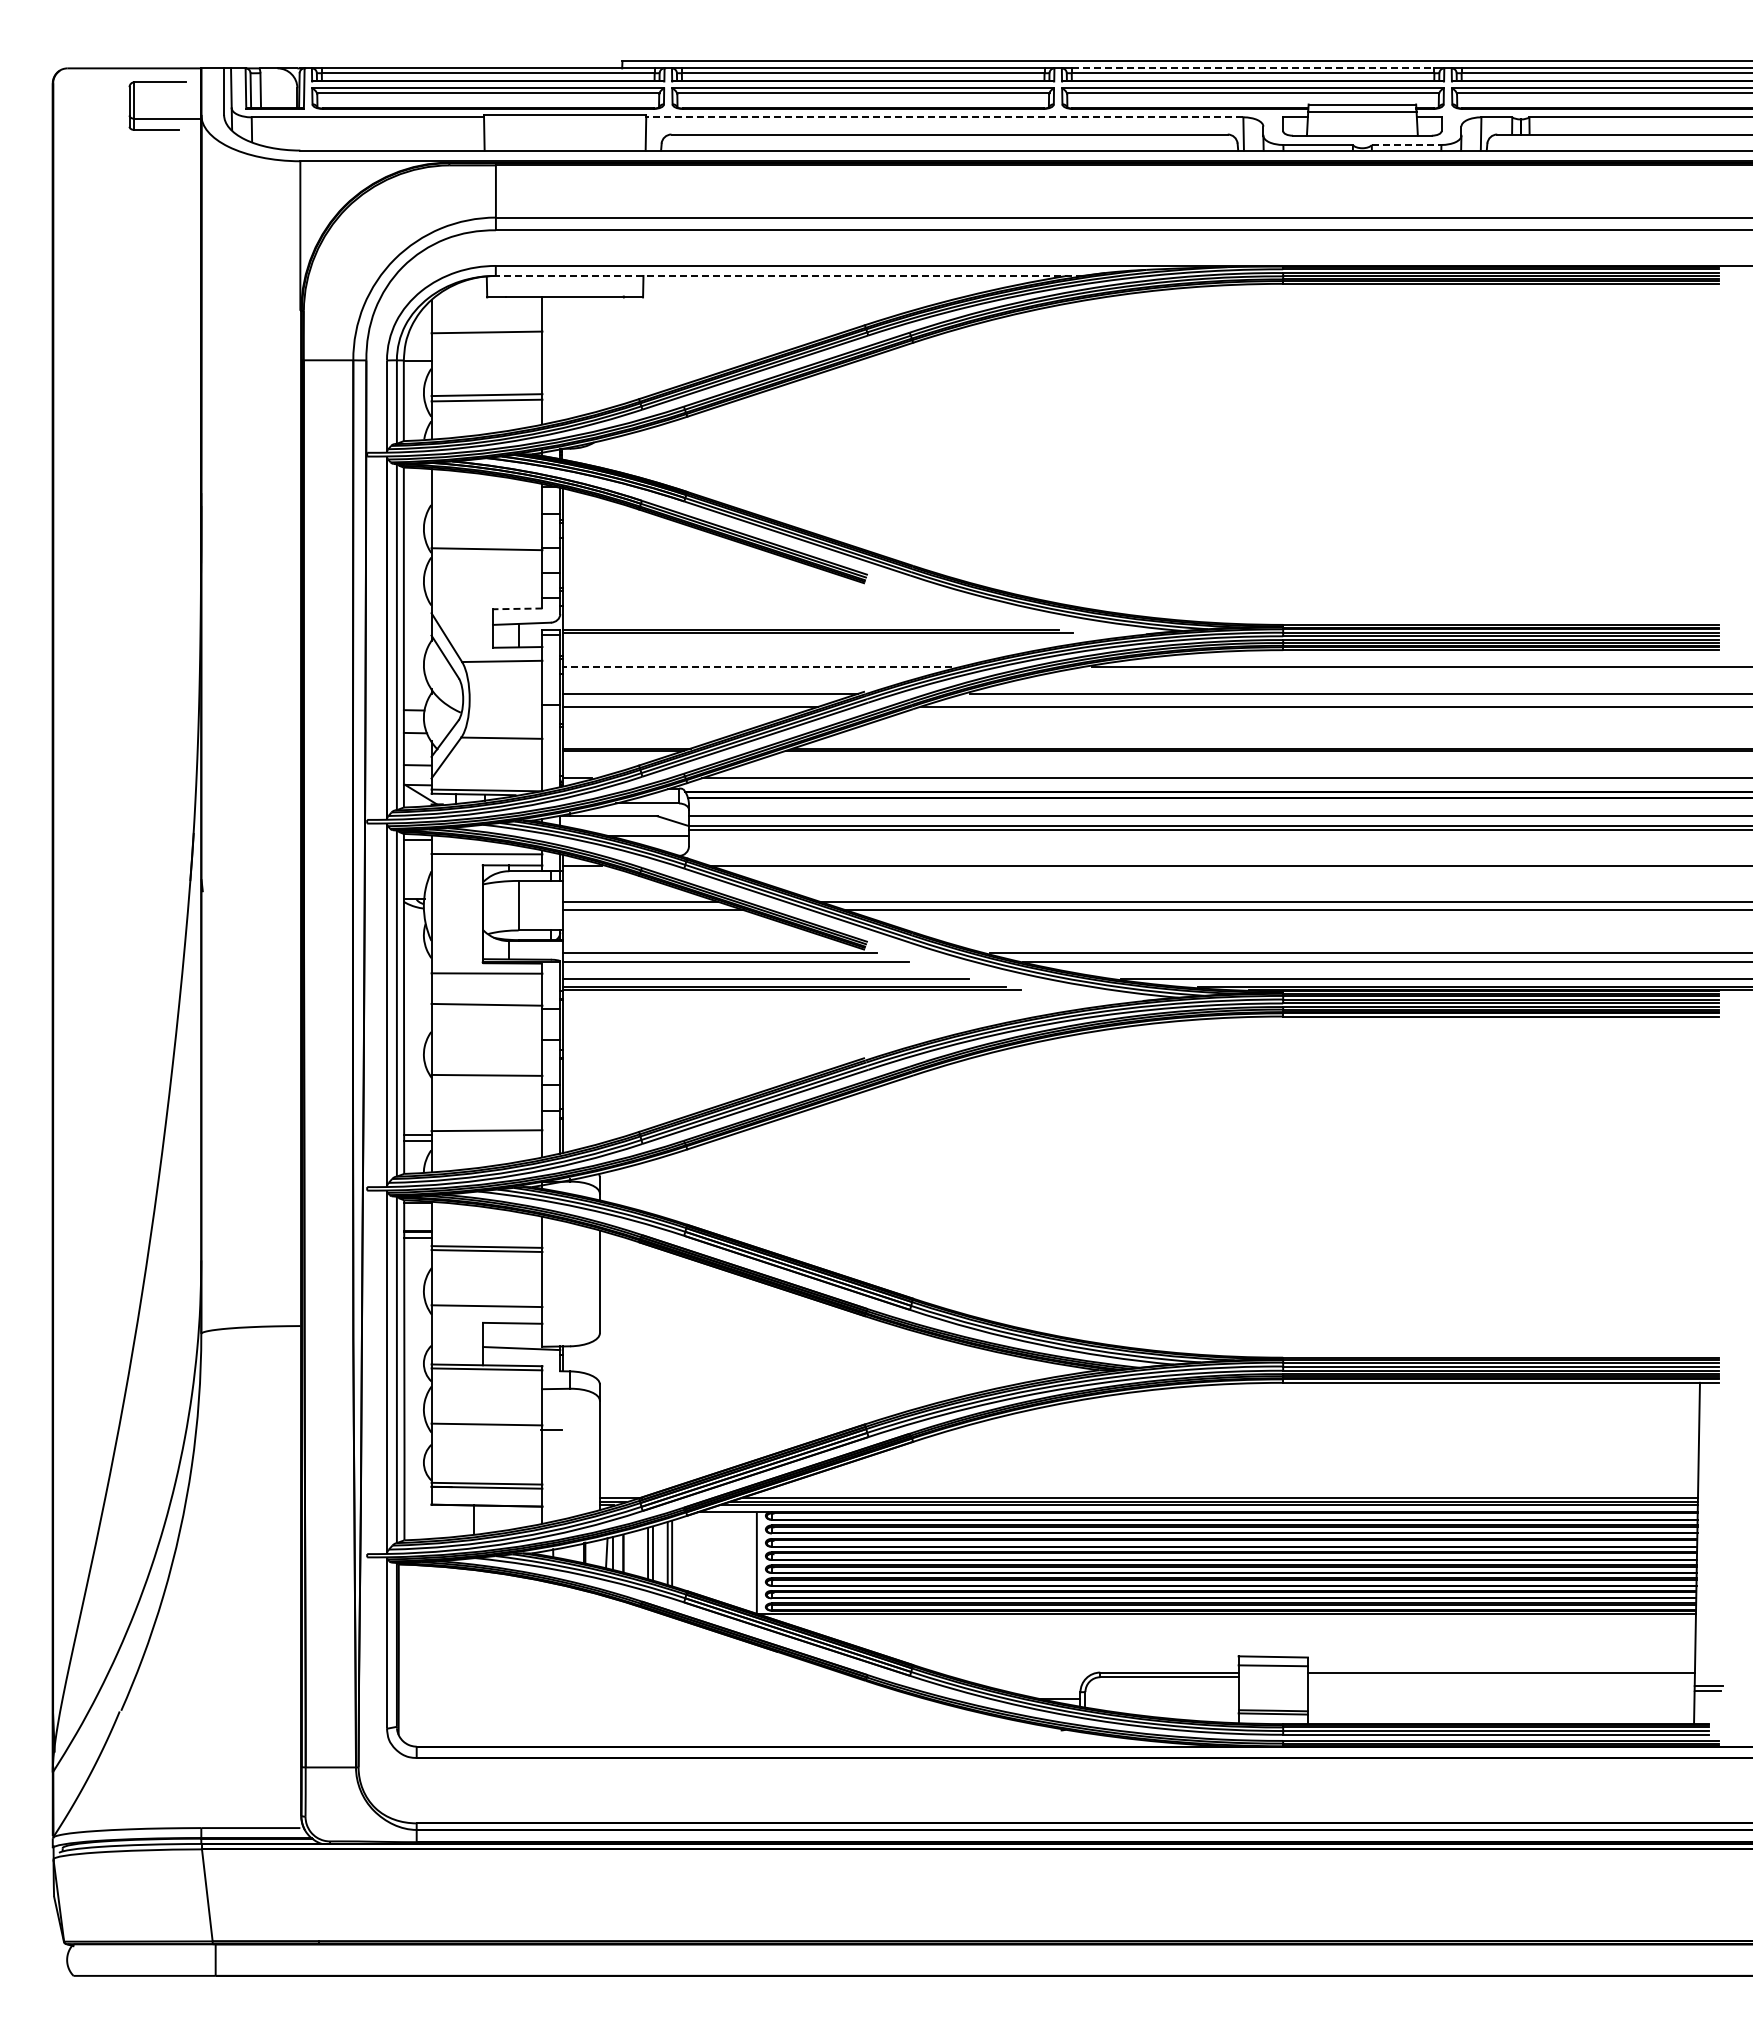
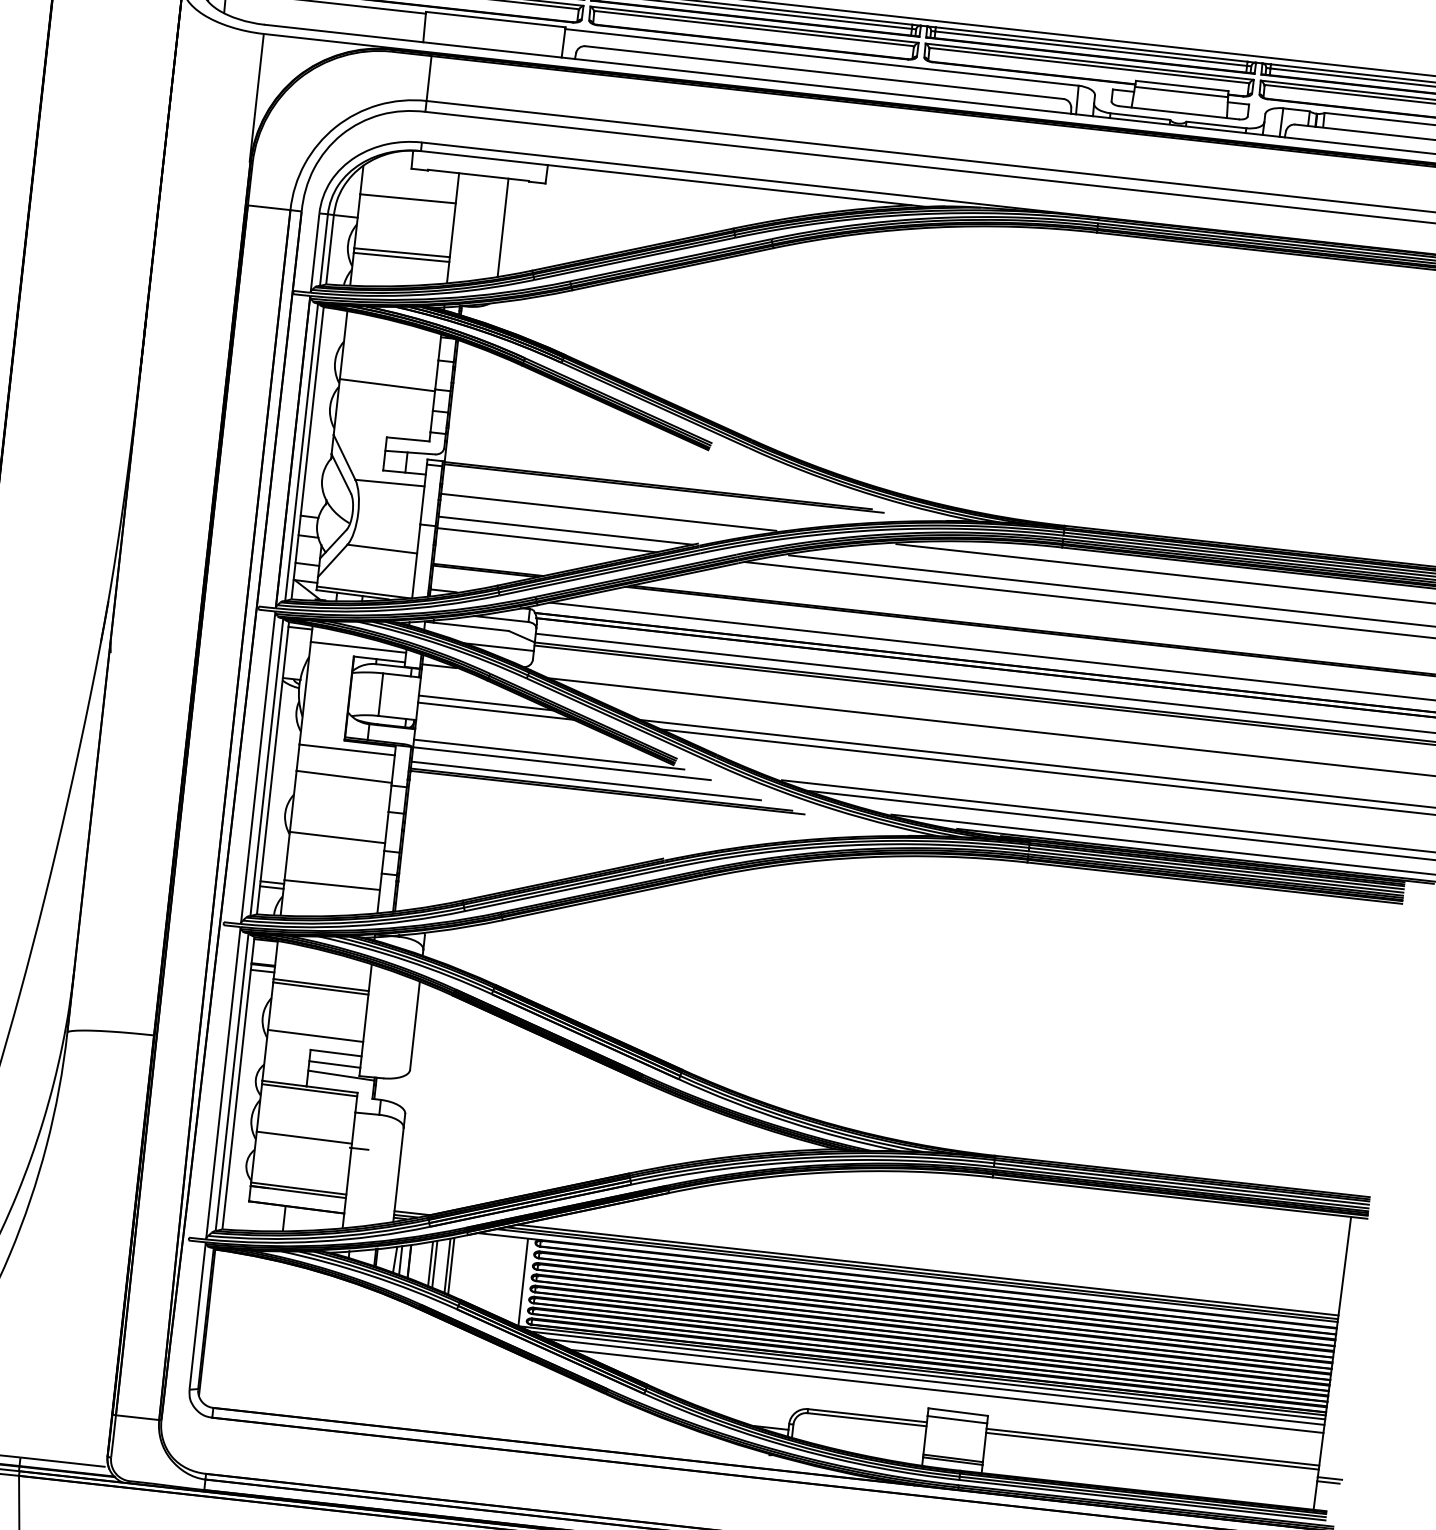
line: (1253, 68) -> (1092, 44), dashed -> solid
line: (944, 117) -> (821, 57), dashed -> solid
line: (1406, 145) -> (1216, 125), dashed -> solid
line: (788, 275) -> (672, 178), dashed -> solid
line: (599, 353) -> (502, 227), added
line: (517, 608) -> (408, 439), dashed -> solid
line: (757, 667) -> (608, 512), dashed -> solid
line: (512, 1336) -> (334, 1064), added
line: (1233, 1618) -> (927, 1375), added
line: (1243, 1625) -> (935, 1382), added
line: (1257, 1634) -> (946, 1391), added
line: (1500, 1677) -> (1151, 1451), added

